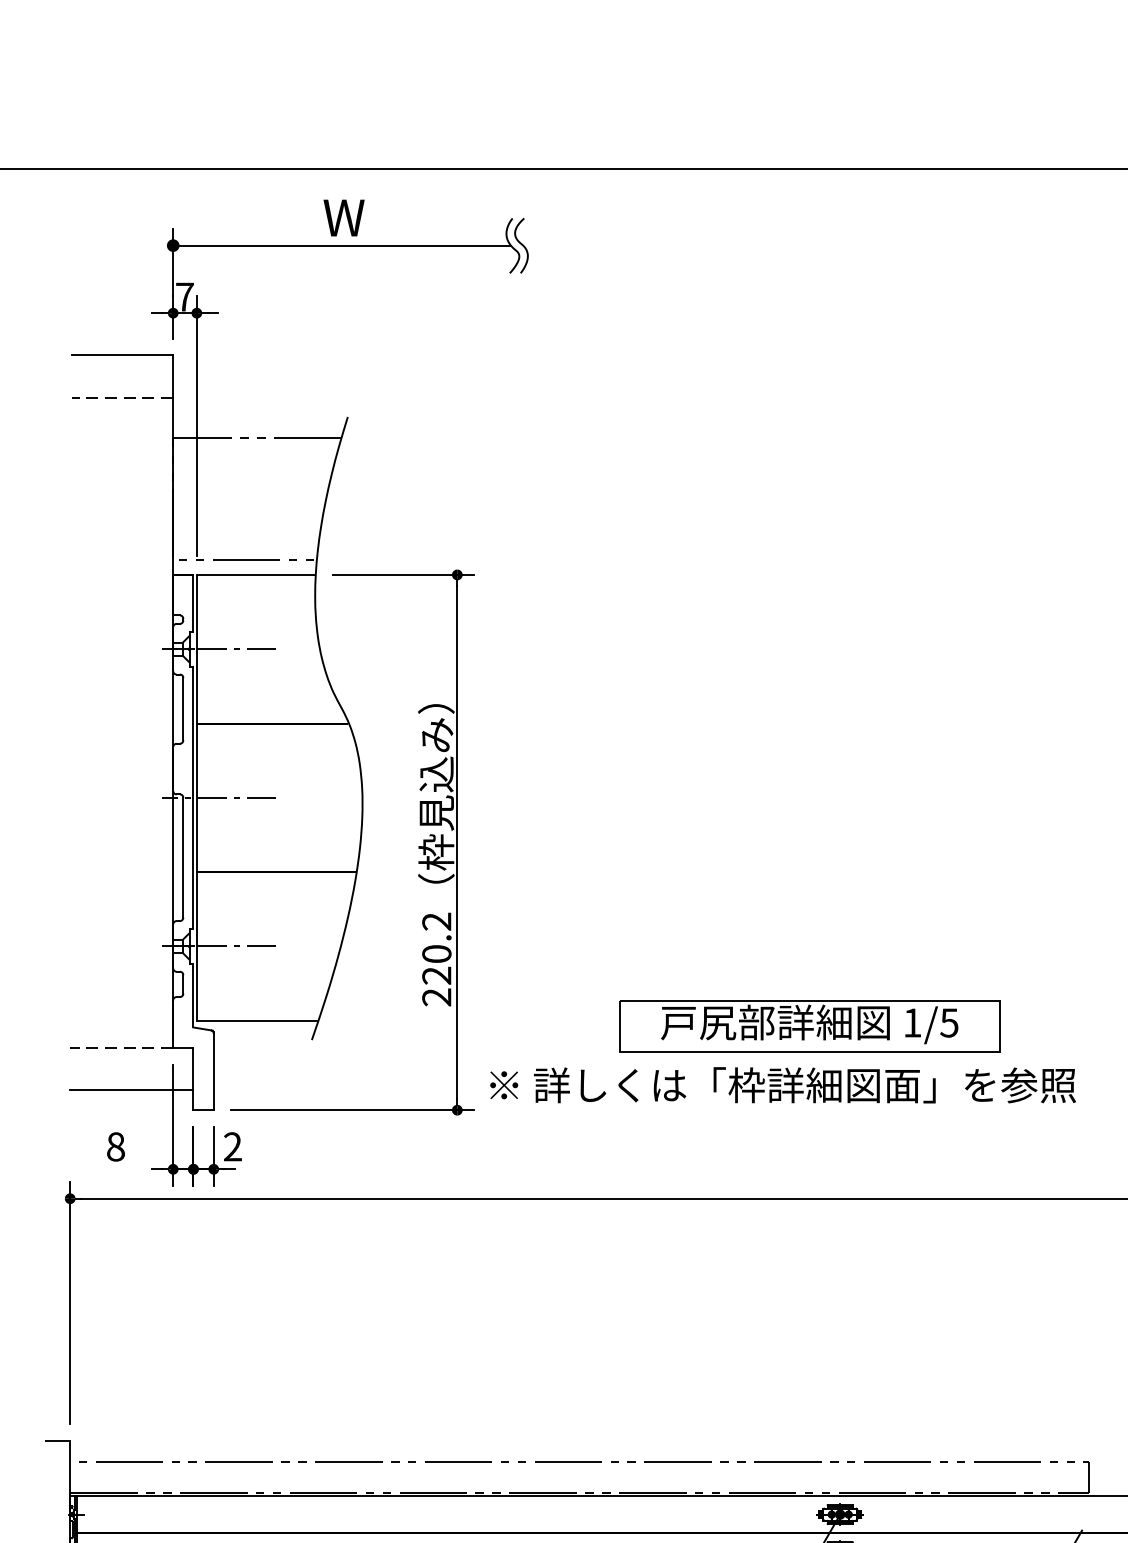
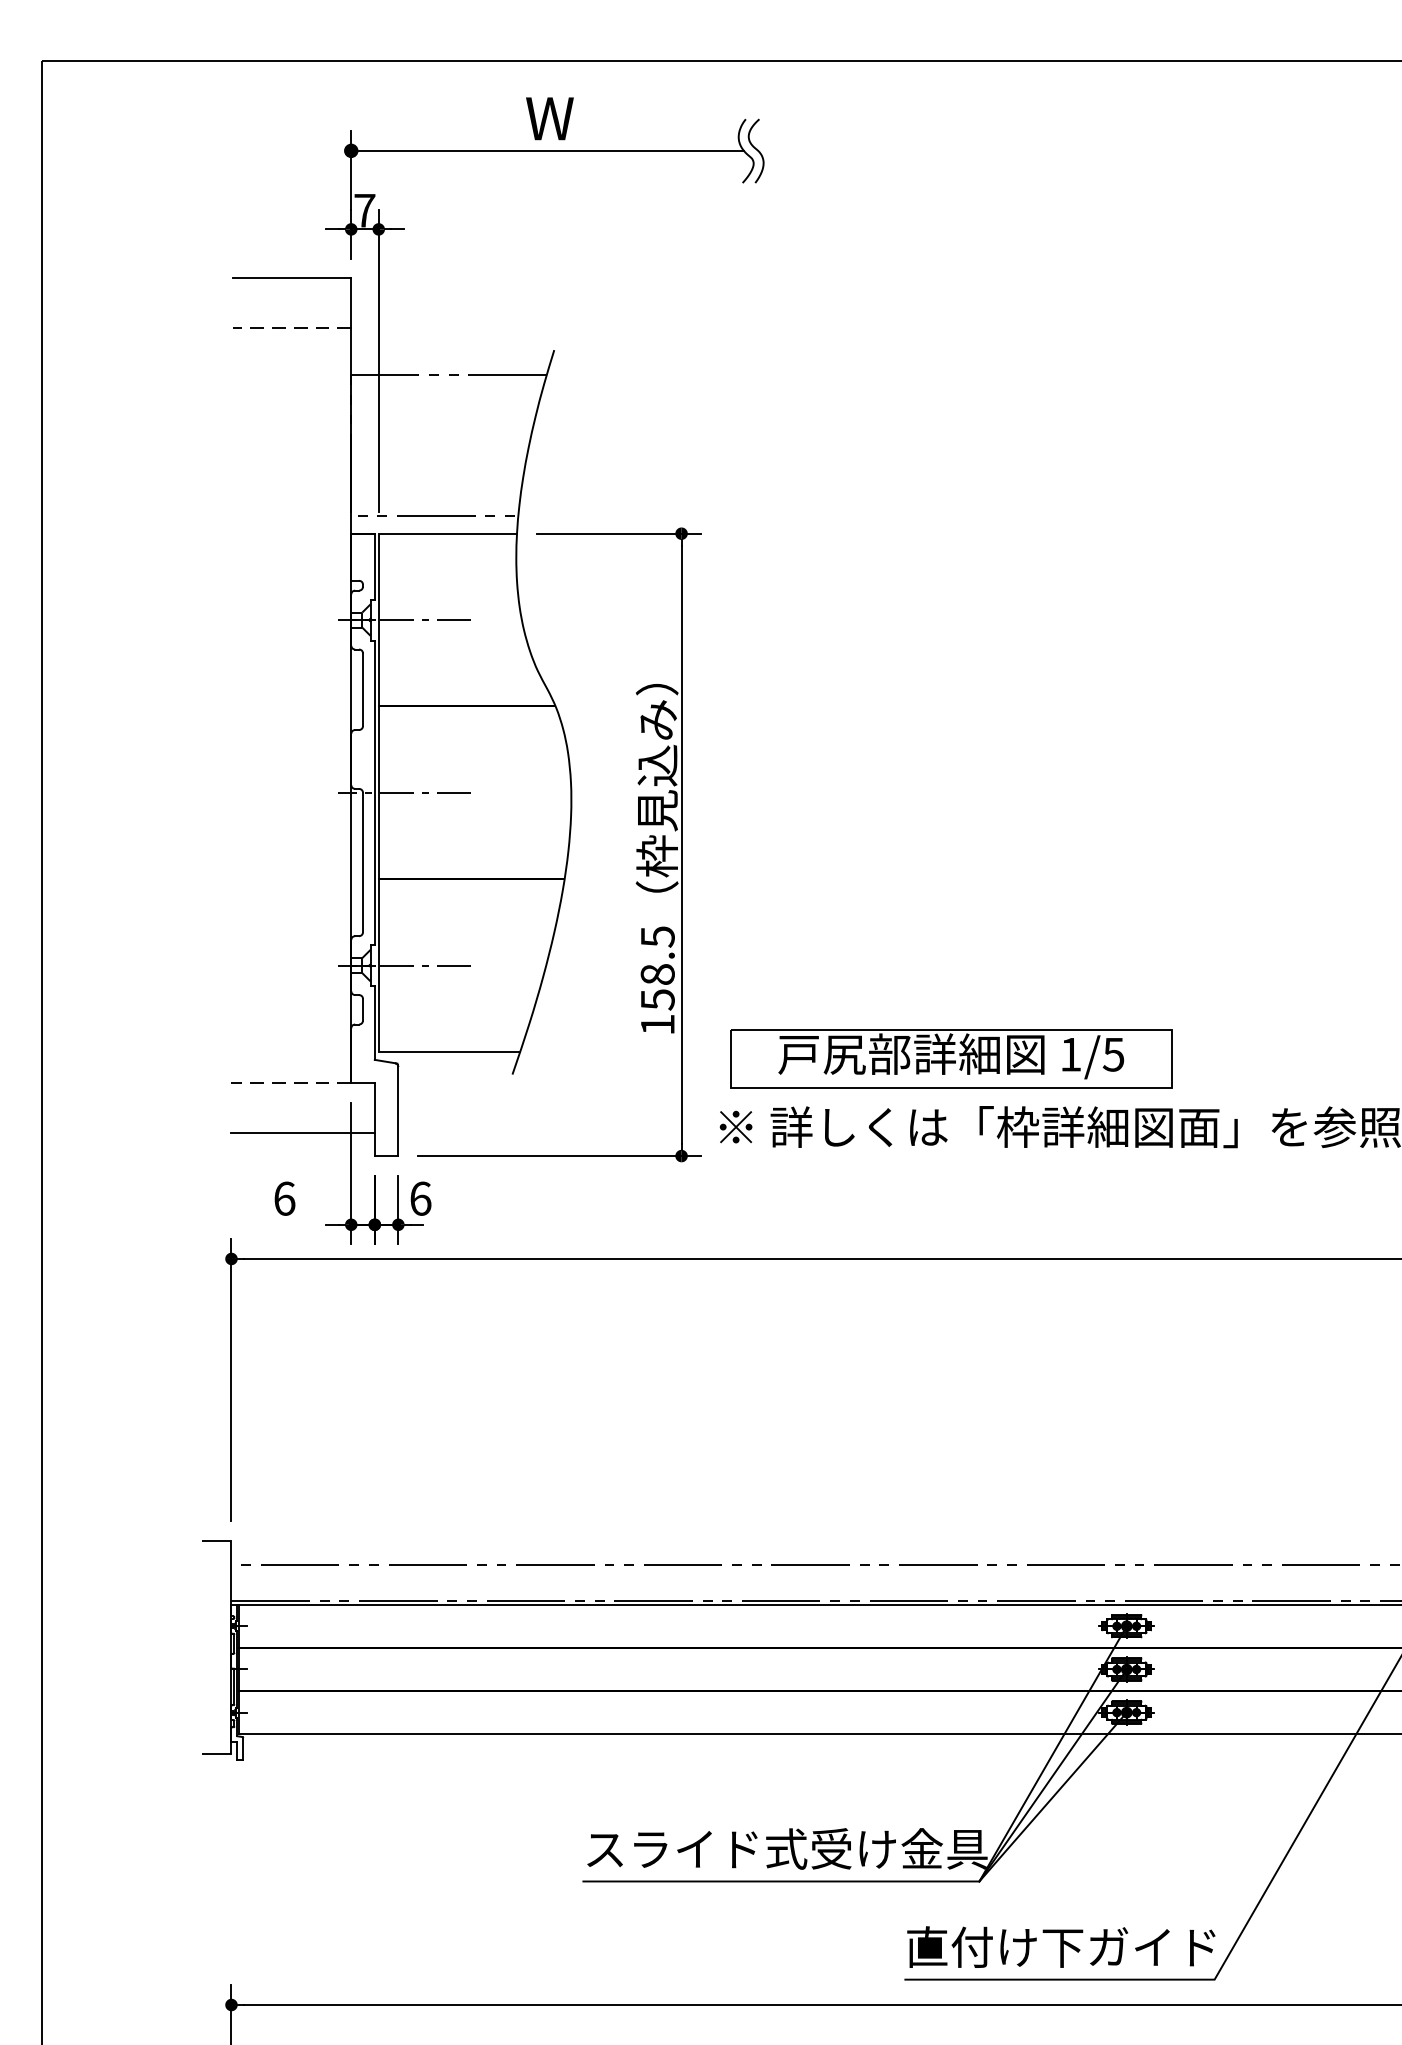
text: (436, 959) -> (657, 980), 220.2 -> 158.5
part: (809, 1026) -> (951, 1058), moved
text: (115, 1146) -> (284, 1198), 8 -> 6
text: (232, 1146) -> (420, 1198), 2 -> 6

